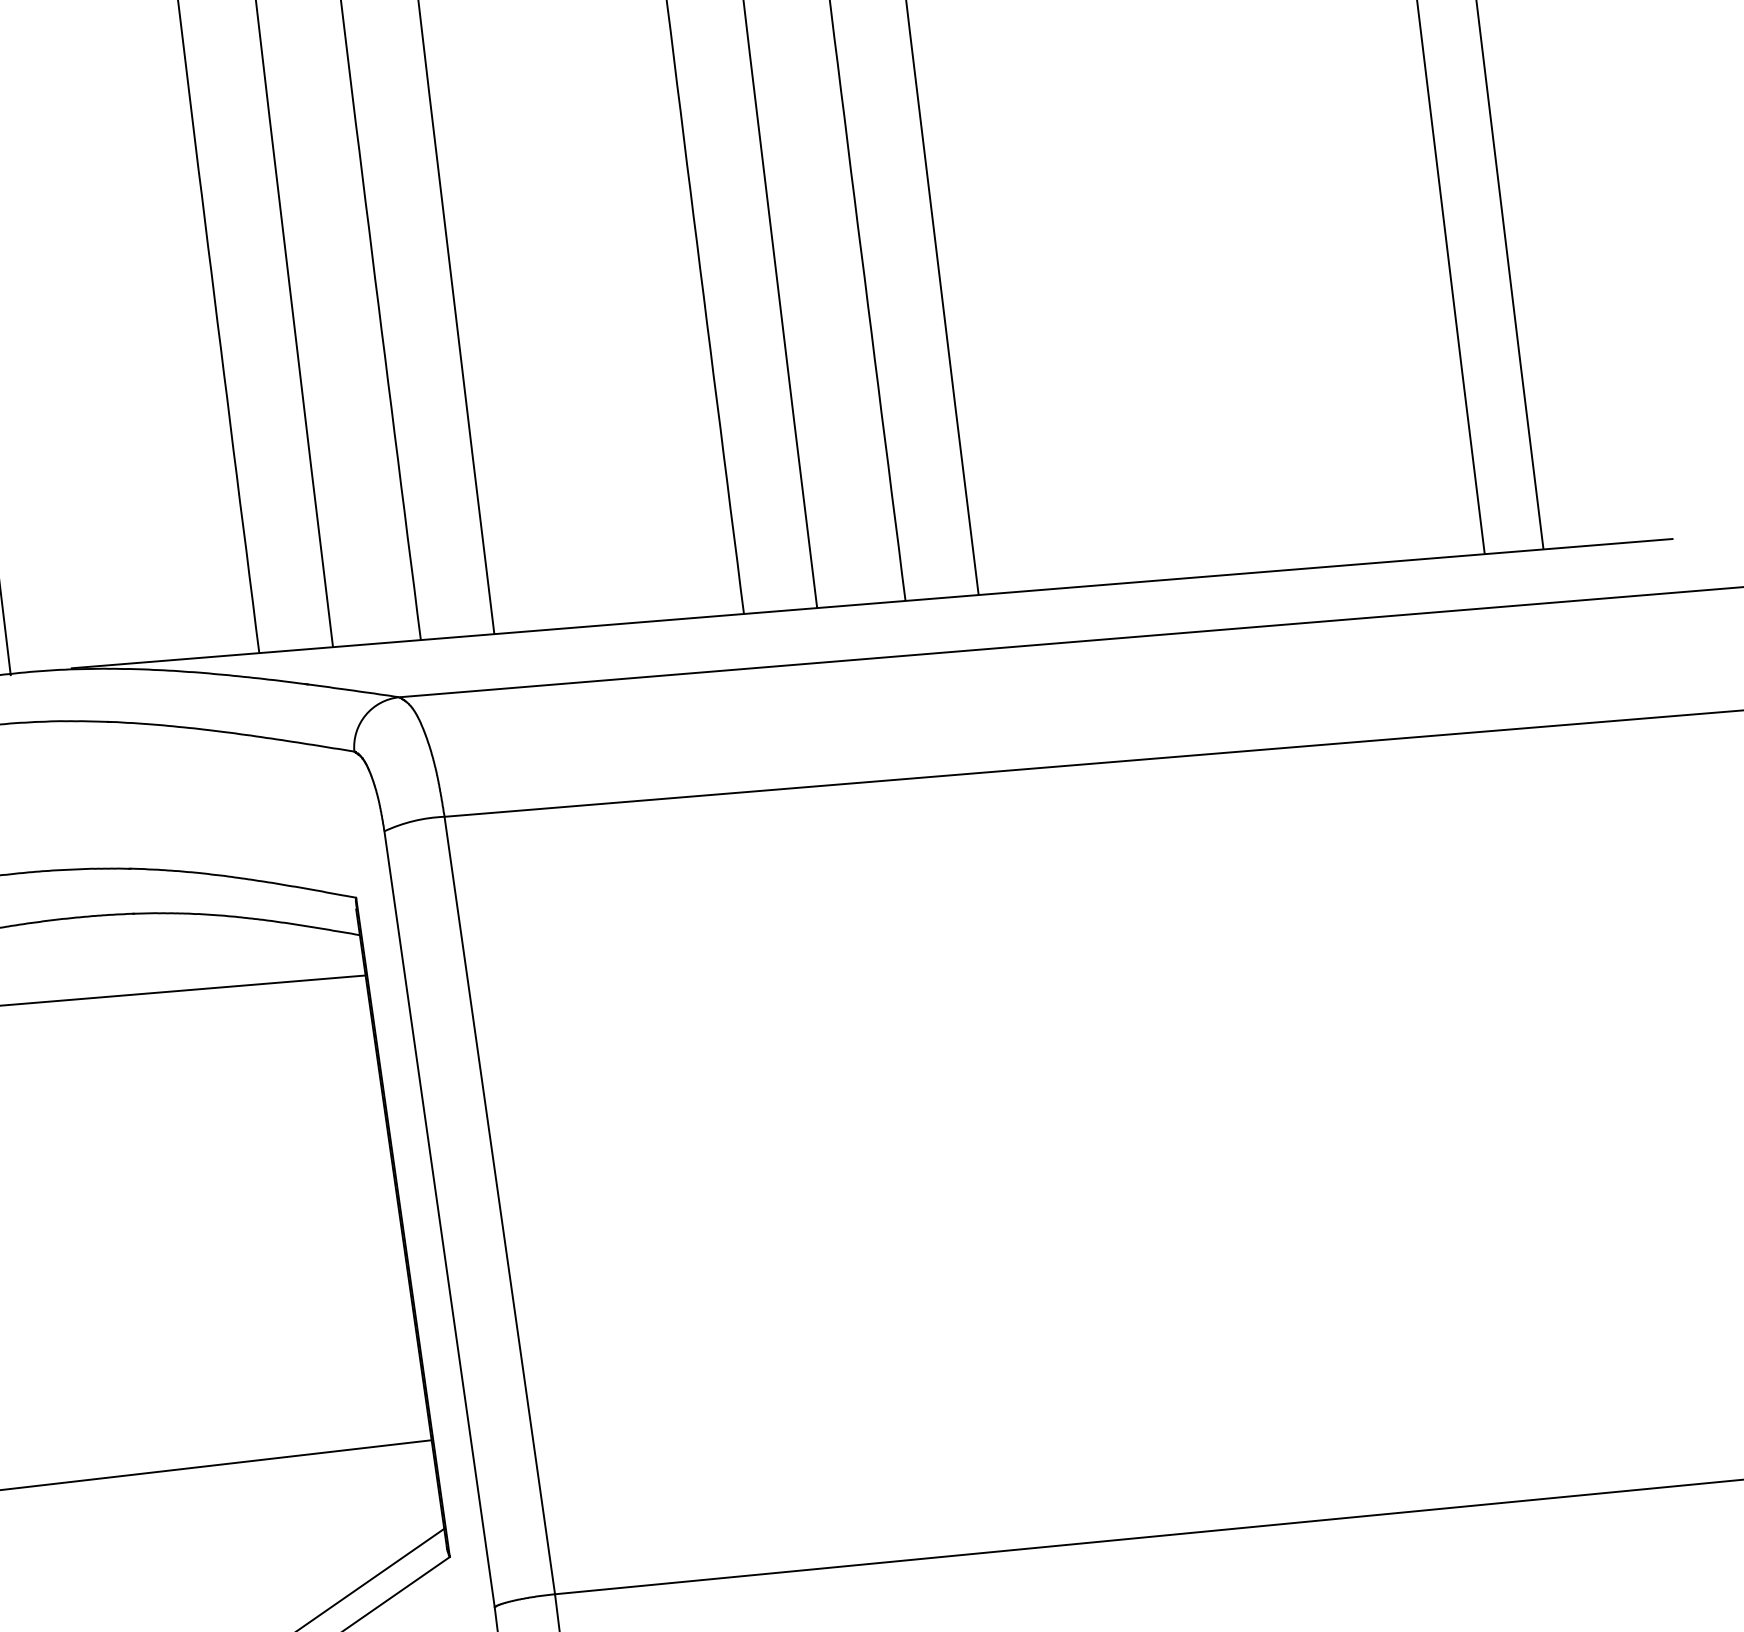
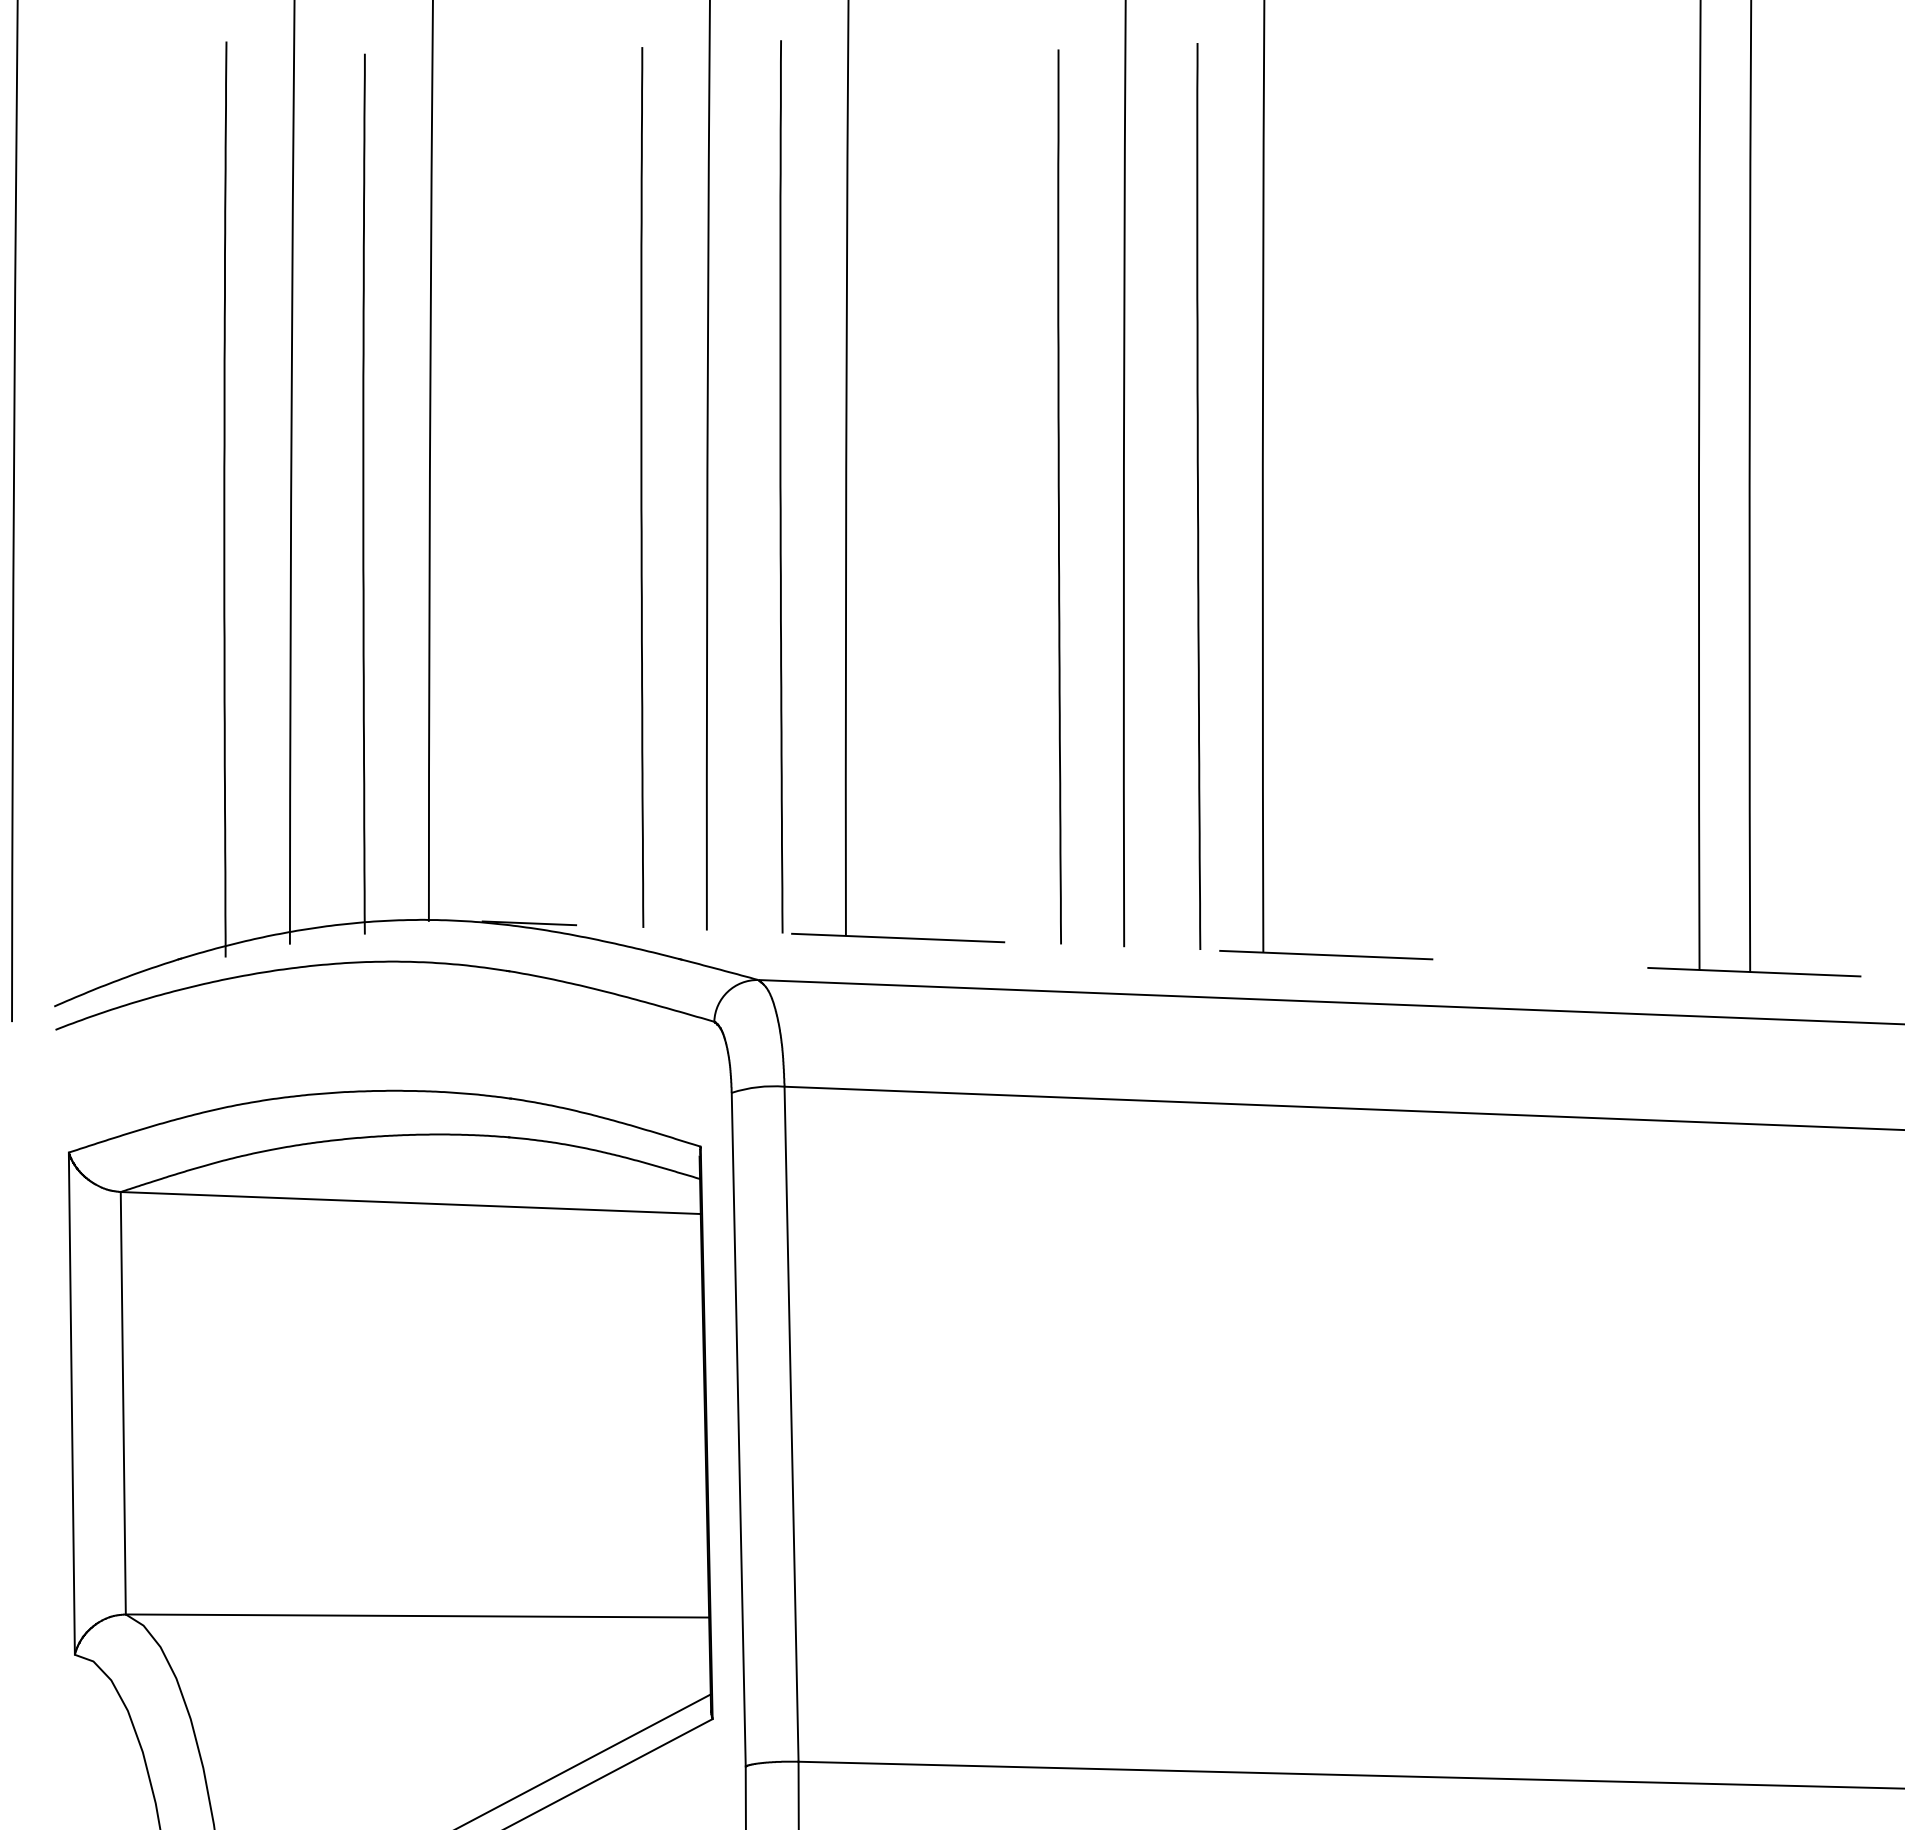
line: (872, 603) -> (1171, 948), solid -> dashed

